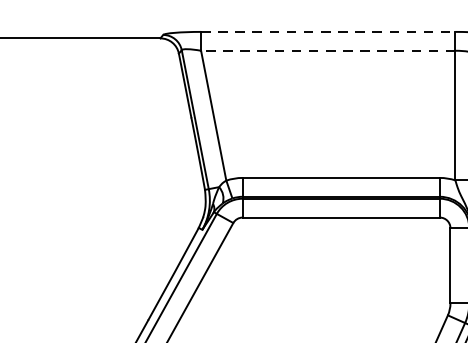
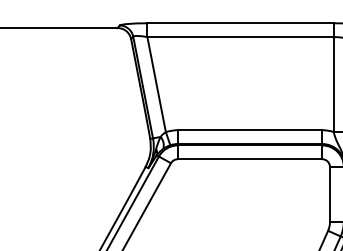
line: (329, 32) -> (241, 23), dashed -> solid
line: (328, 51) -> (240, 37), dashed -> solid

